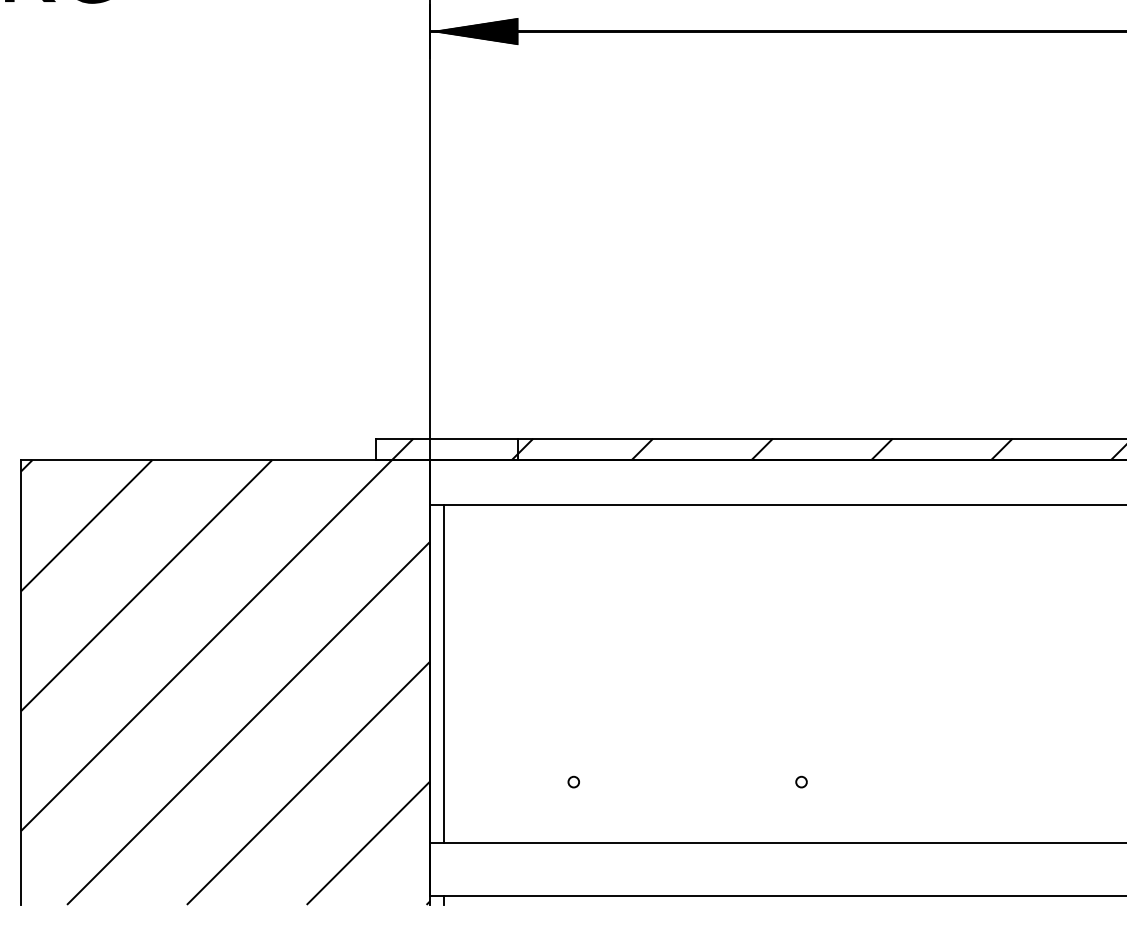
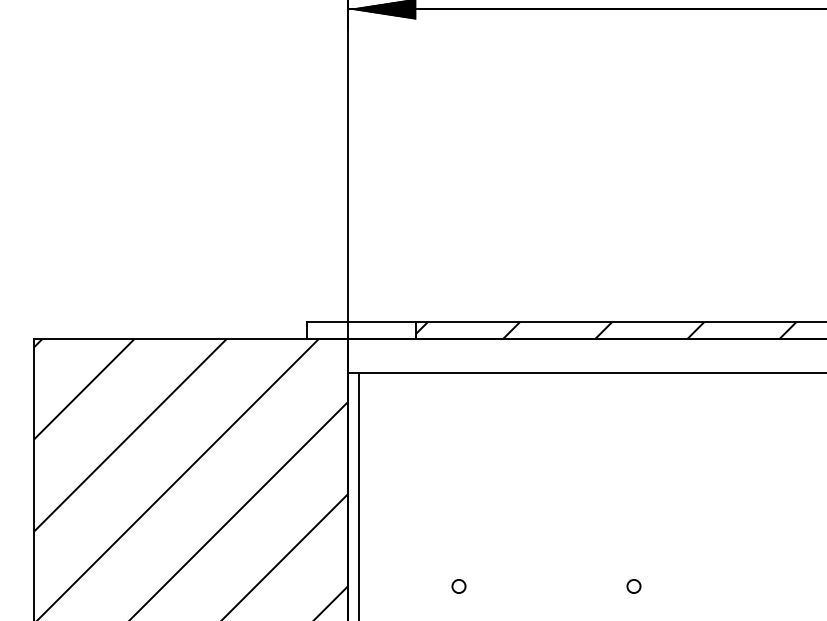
hatch: (455, 449) -> (367, 330), removed
circle: (573, 781) -> (458, 585), size x1.6
circle: (801, 781) -> (633, 585), size x1.6

